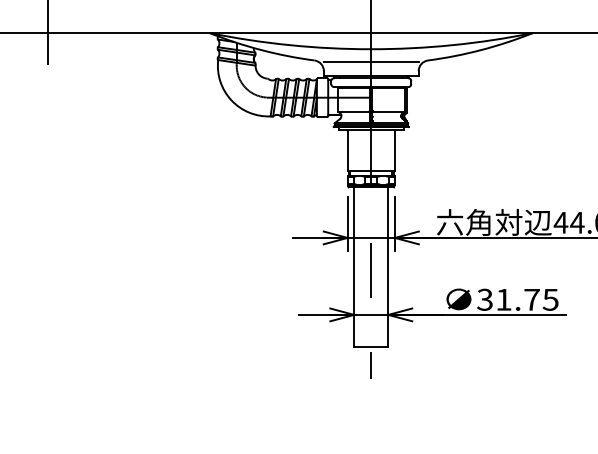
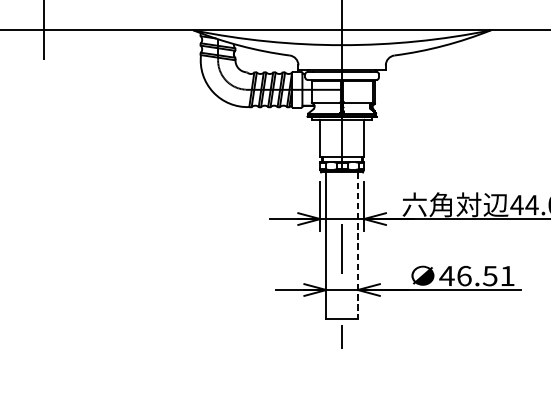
line: (370, 61) -> (341, 56), removed
line: (388, 266) -> (357, 245), solid -> dashed
text: (517, 299) -> (476, 275), 31.75 -> 46.51

